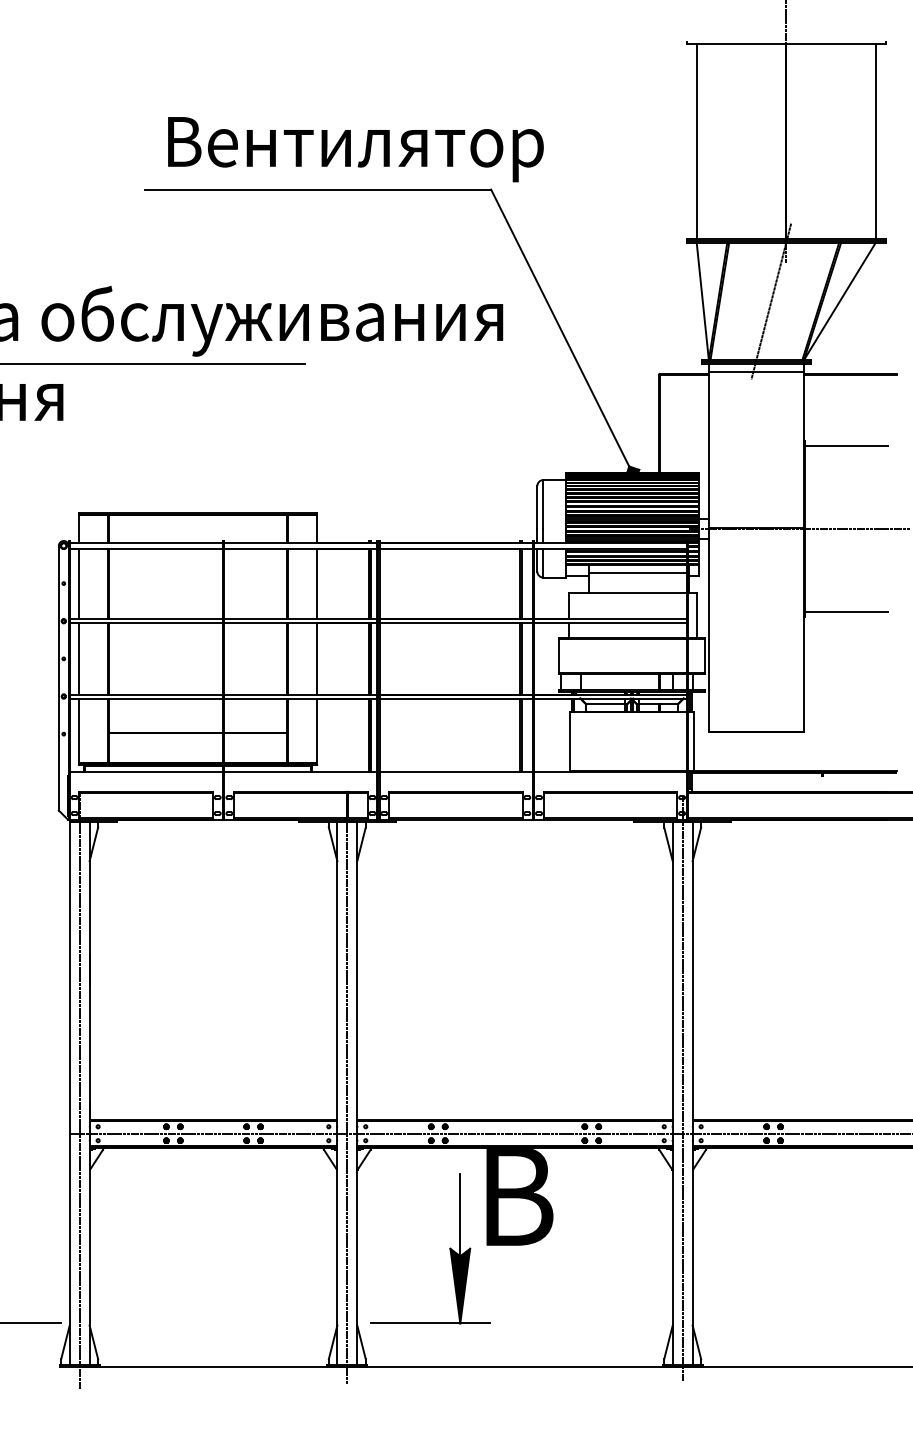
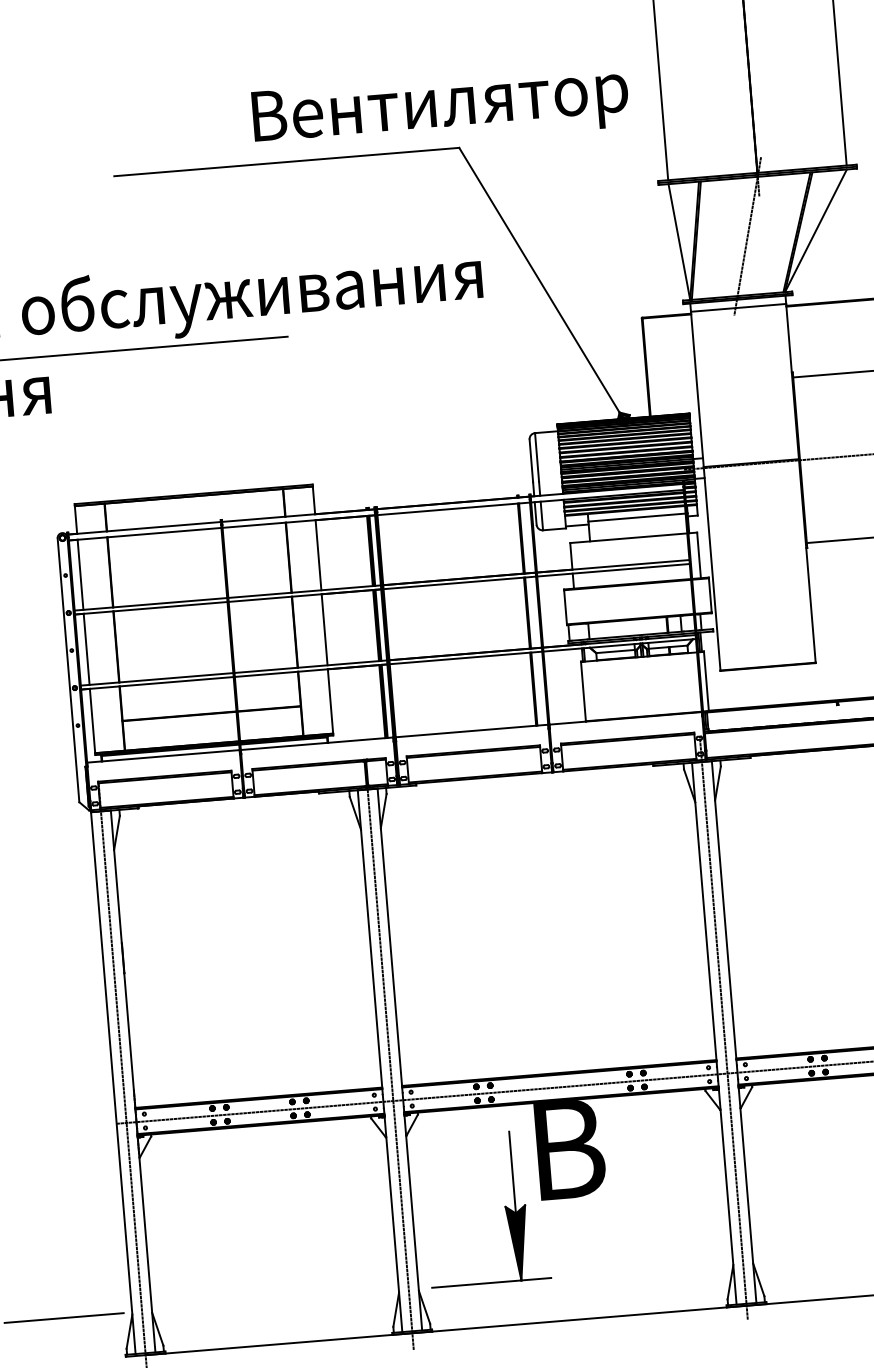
text: (355, 149) -> (440, 109), moved

